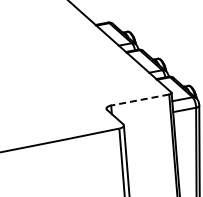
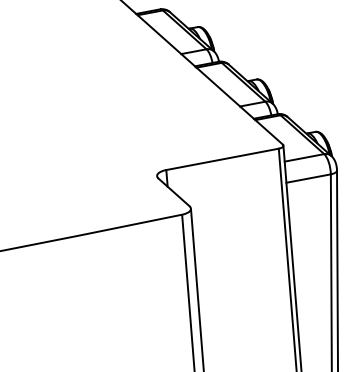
line: (140, 100) -> (223, 160), dashed -> solid

